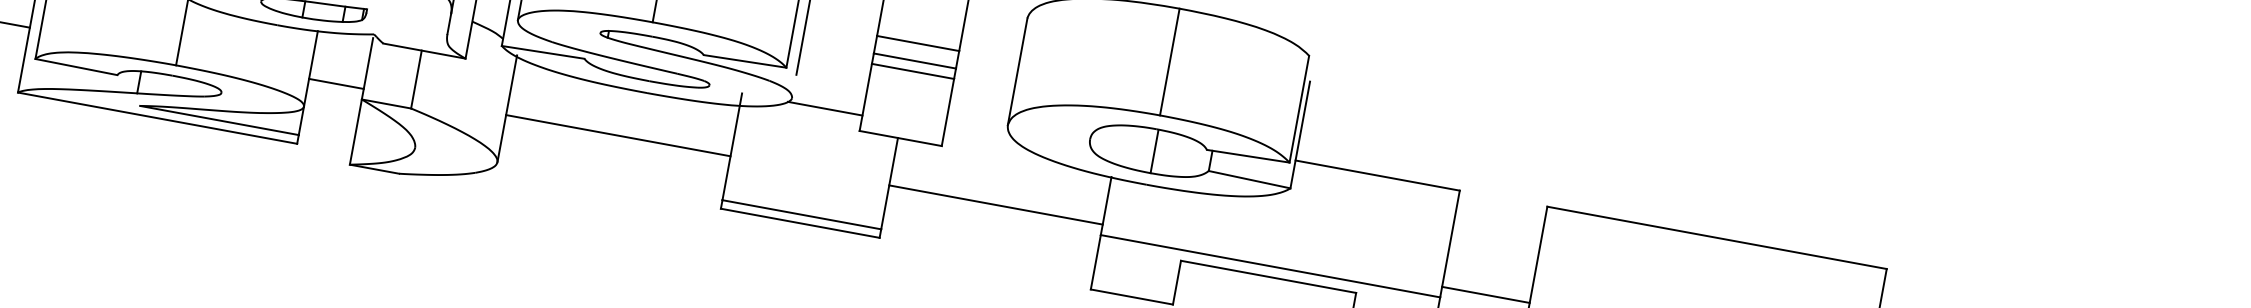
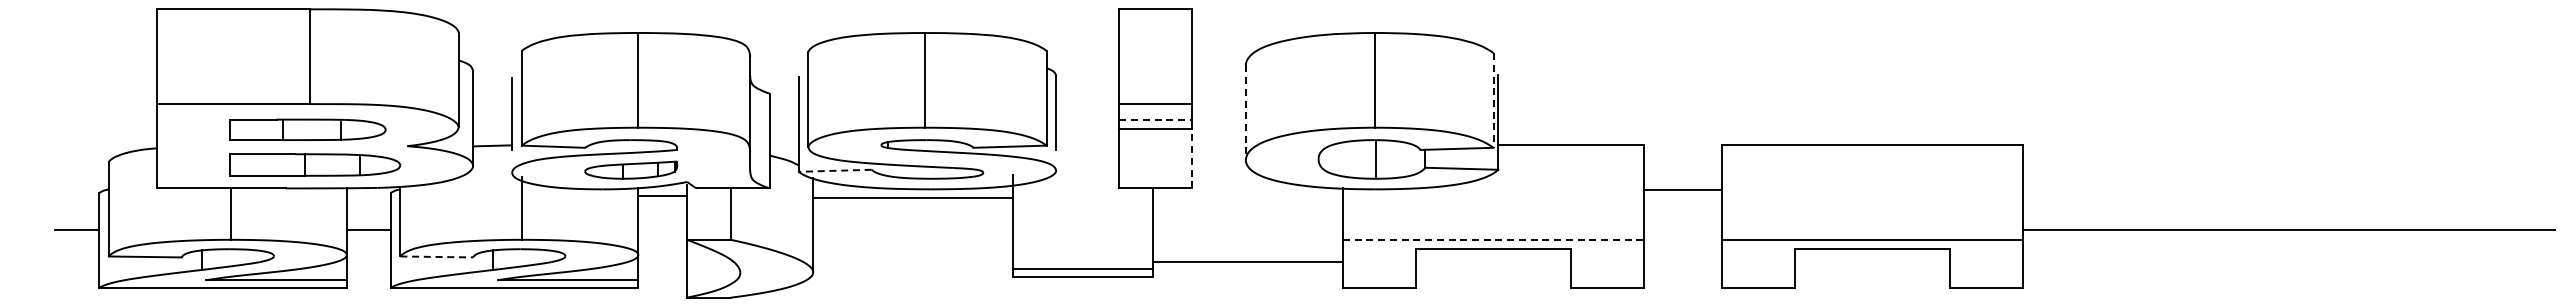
line: (542, 51) -> (834, 170), solid -> dashed
line: (915, 61) -> (1156, 119), solid -> dashed
line: (77, 66) -> (437, 256), solid -> dashed
line: (1017, 72) -> (1245, 113), solid -> dashed
line: (336, 83) -> (662, 196), moved
line: (825, 108) -> (1086, 174), removed
line: (1299, 109) -> (1493, 100), solid -> dashed
line: (948, 112) -> (1192, 158), solid -> dashed
line: (617, 135) -> (912, 198), moved
line: (995, 204) -> (1247, 262), moved
line: (1270, 265) -> (1493, 239), solid -> dashed
line: (1485, 294) -> (1682, 190), moved

